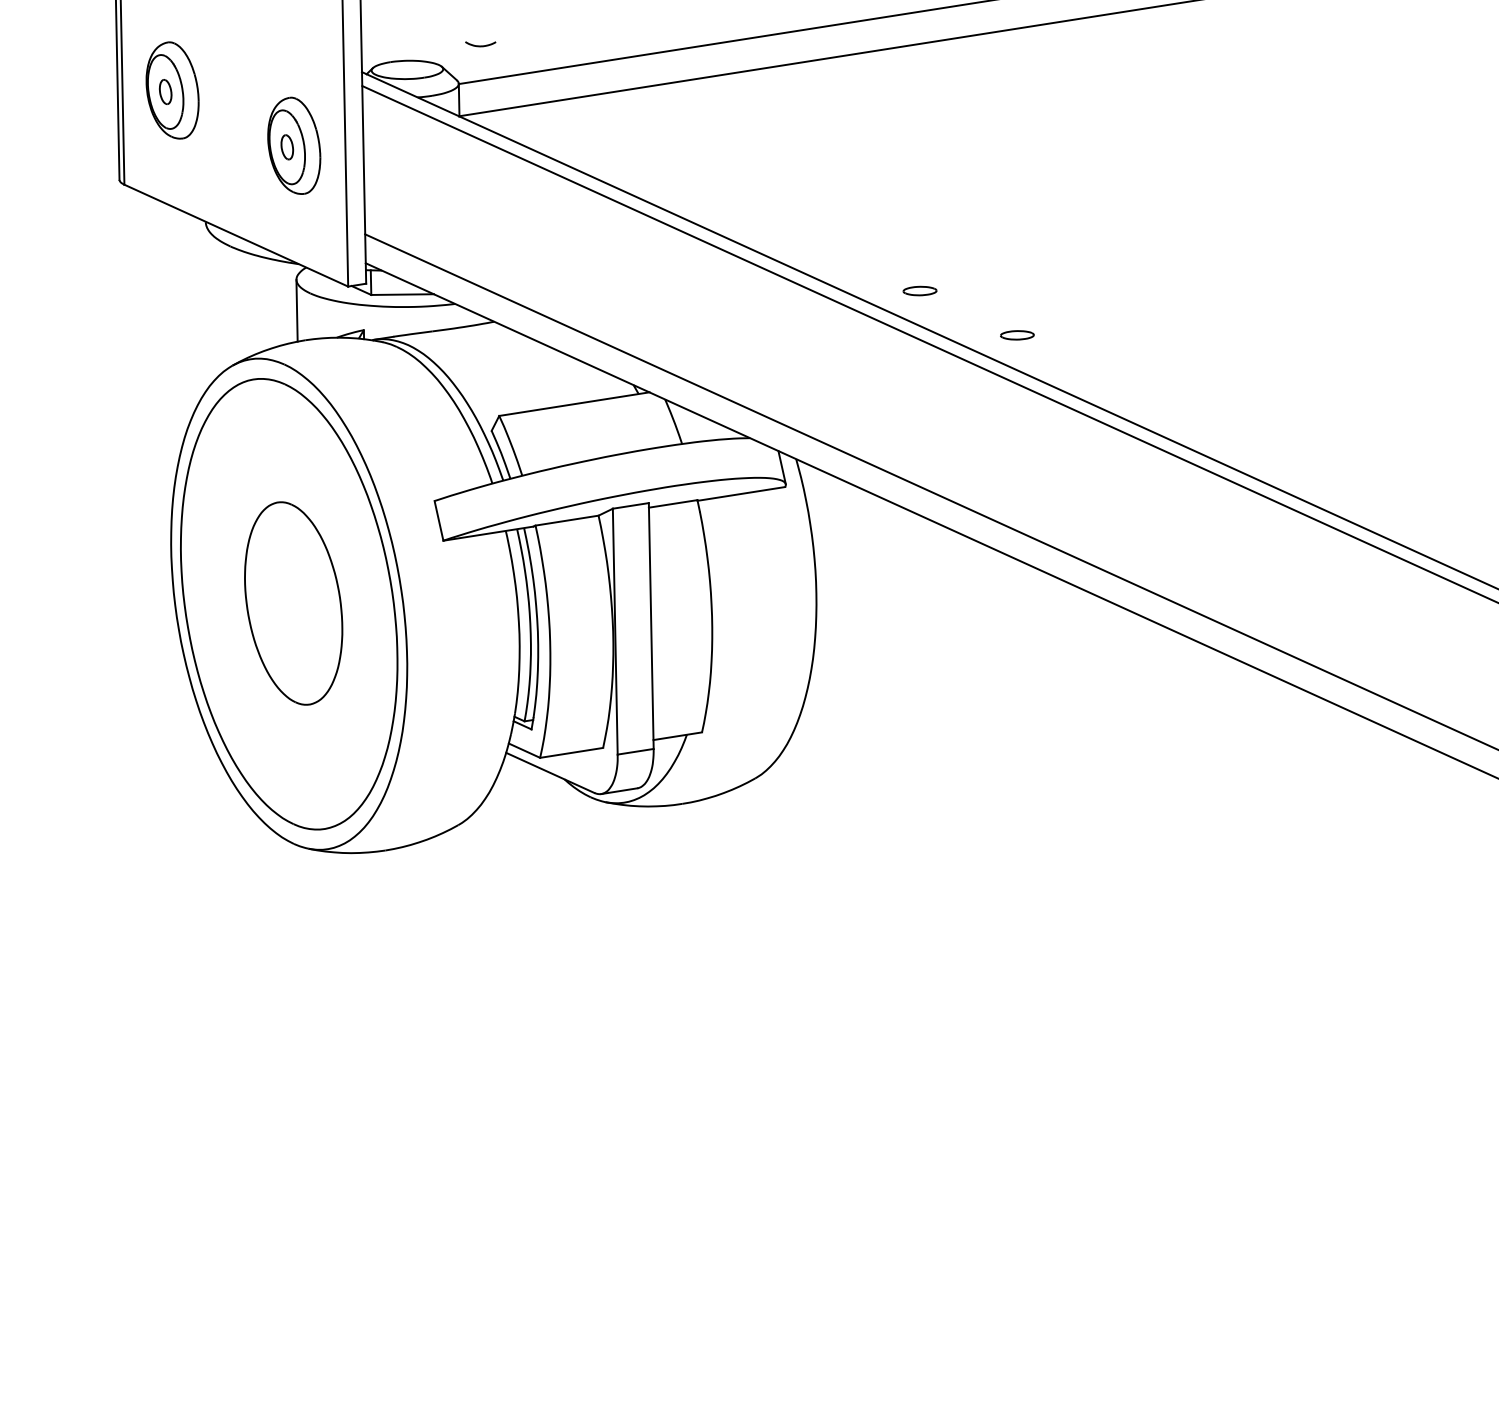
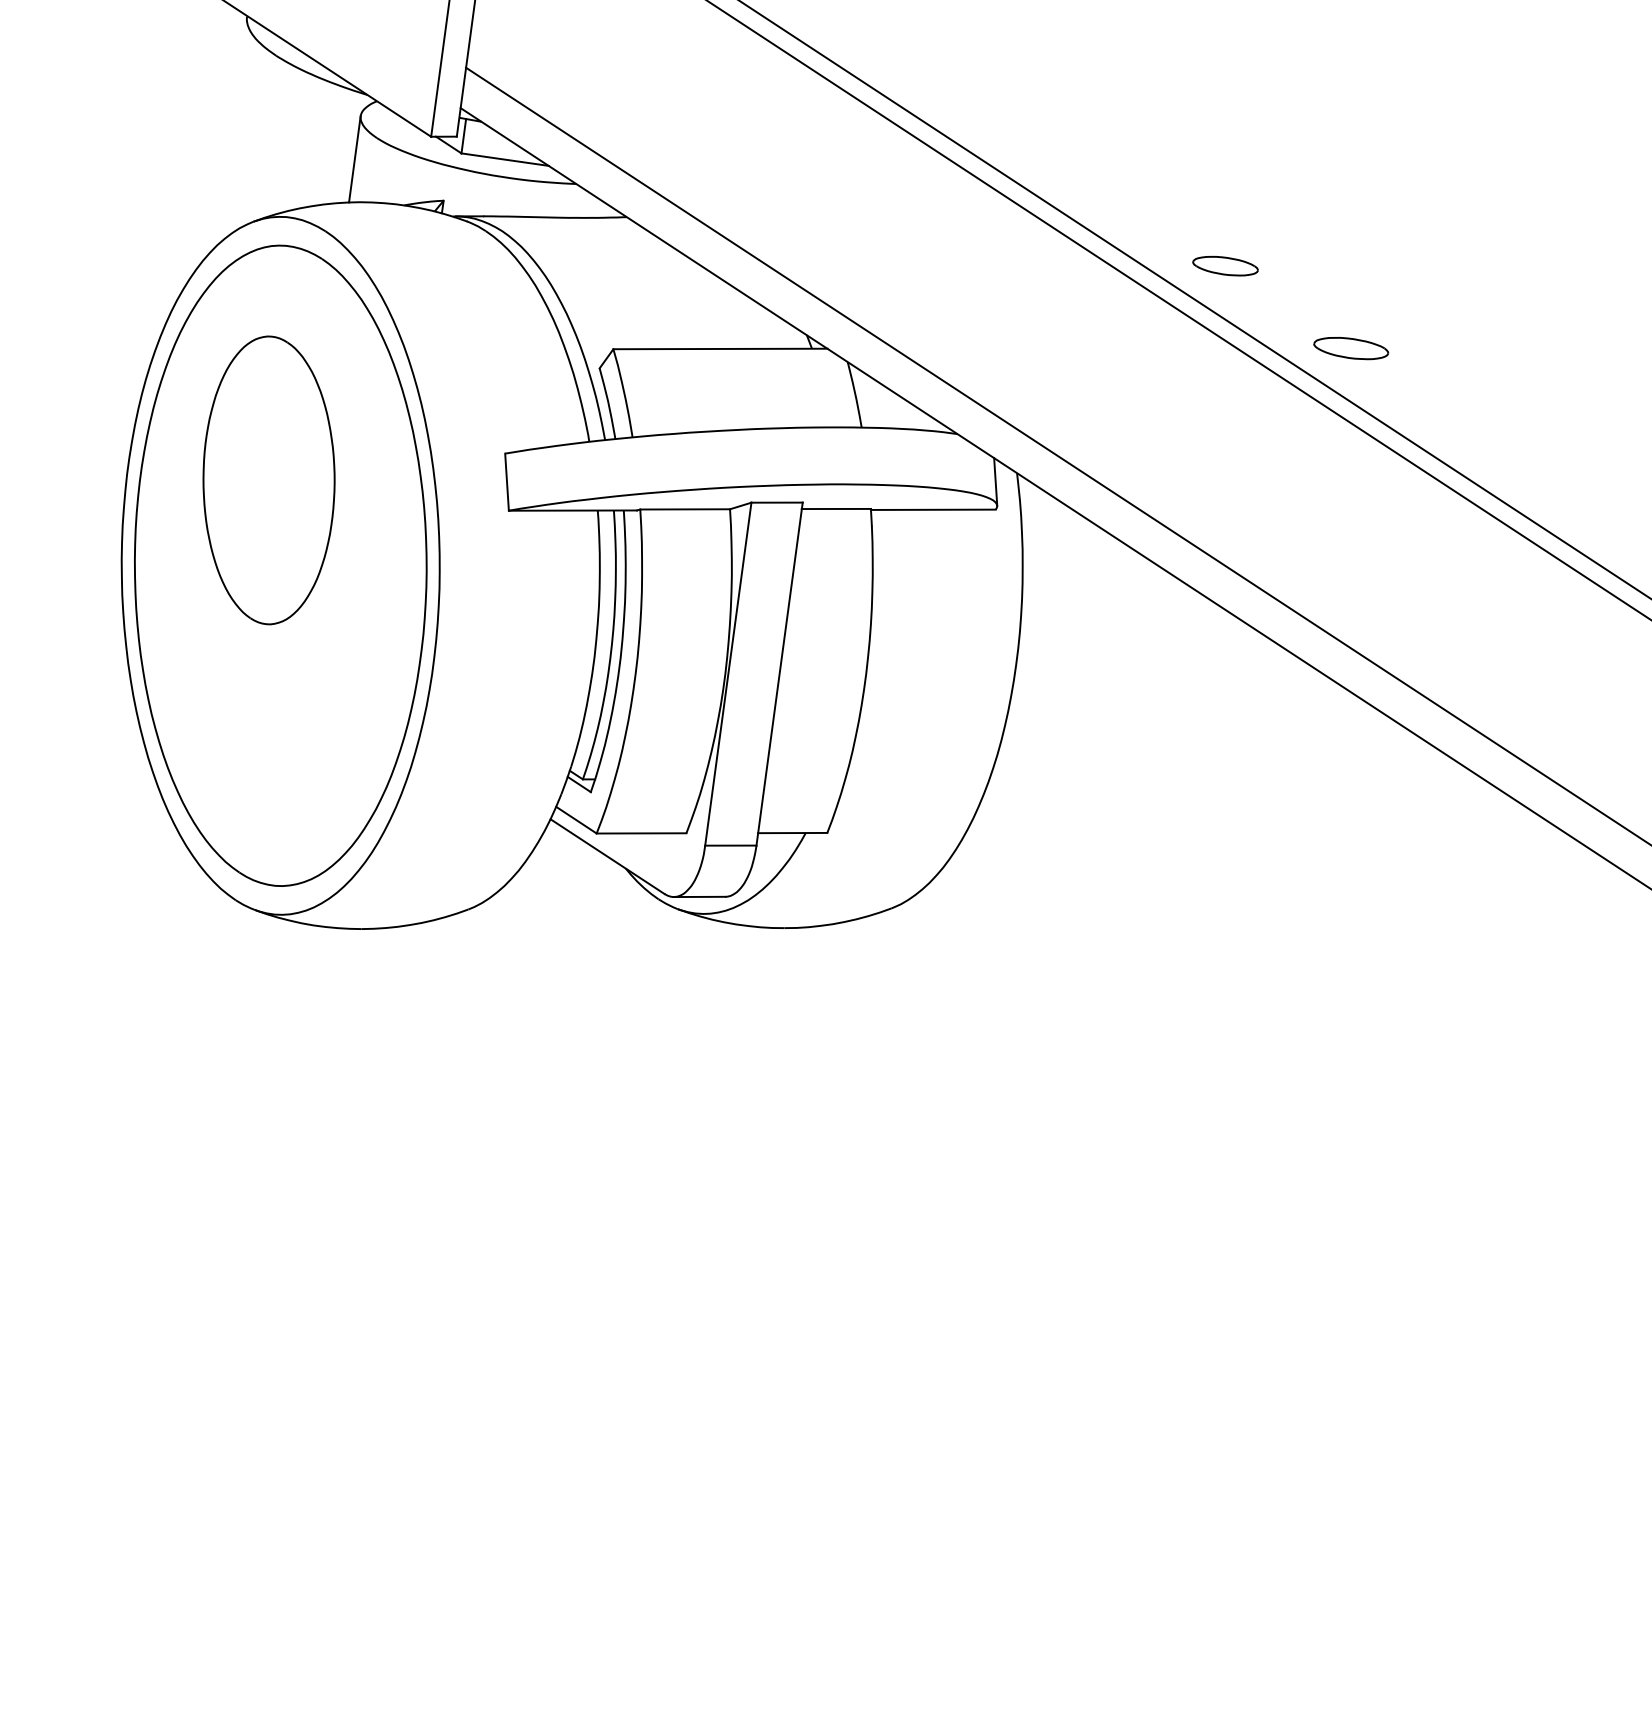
part: (919, 290) -> (1224, 265), size x1.4
part: (1017, 335) -> (1351, 348), size x1.6
part: (293, 603) -> (268, 480), moved

